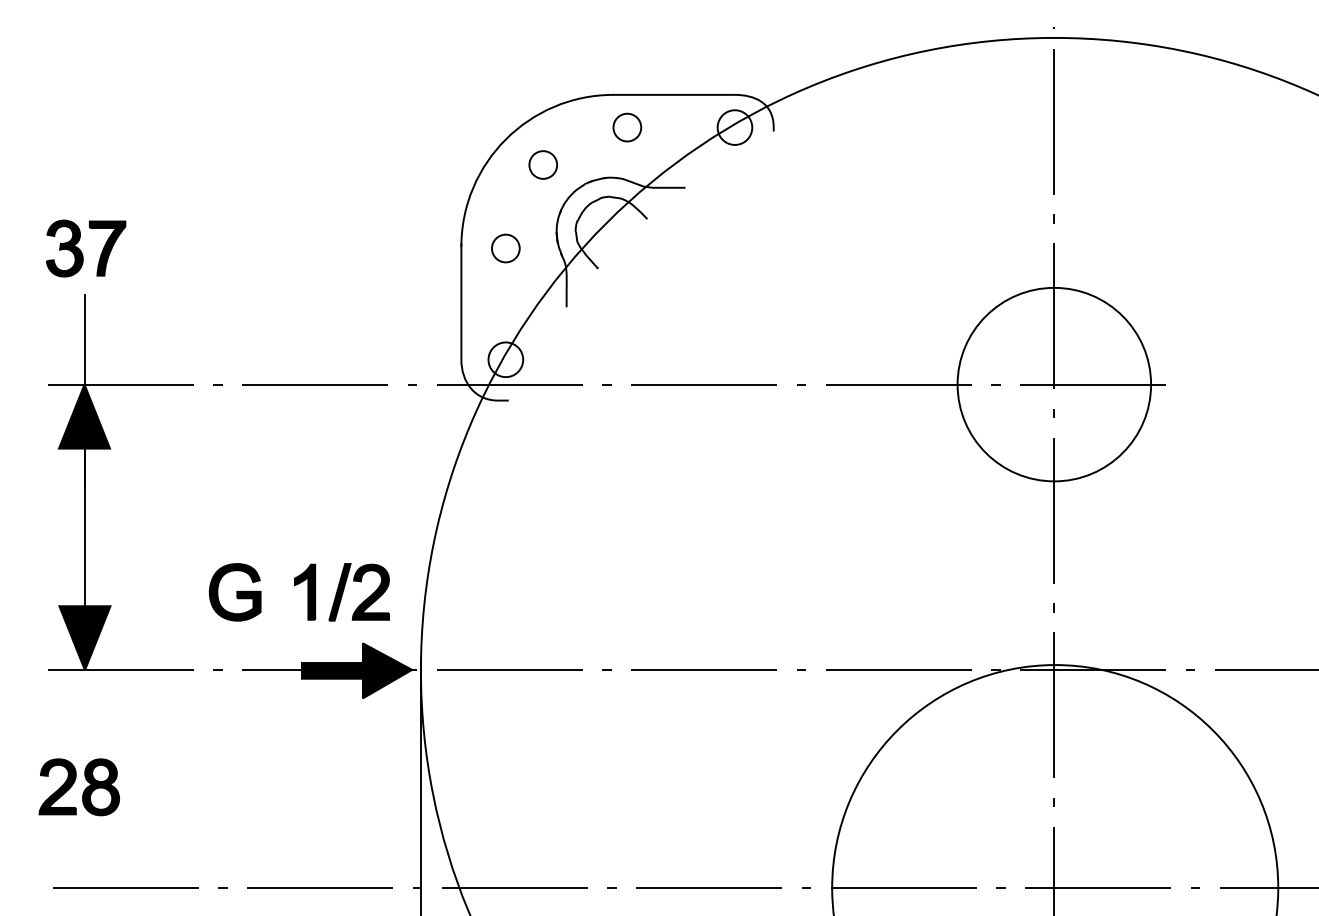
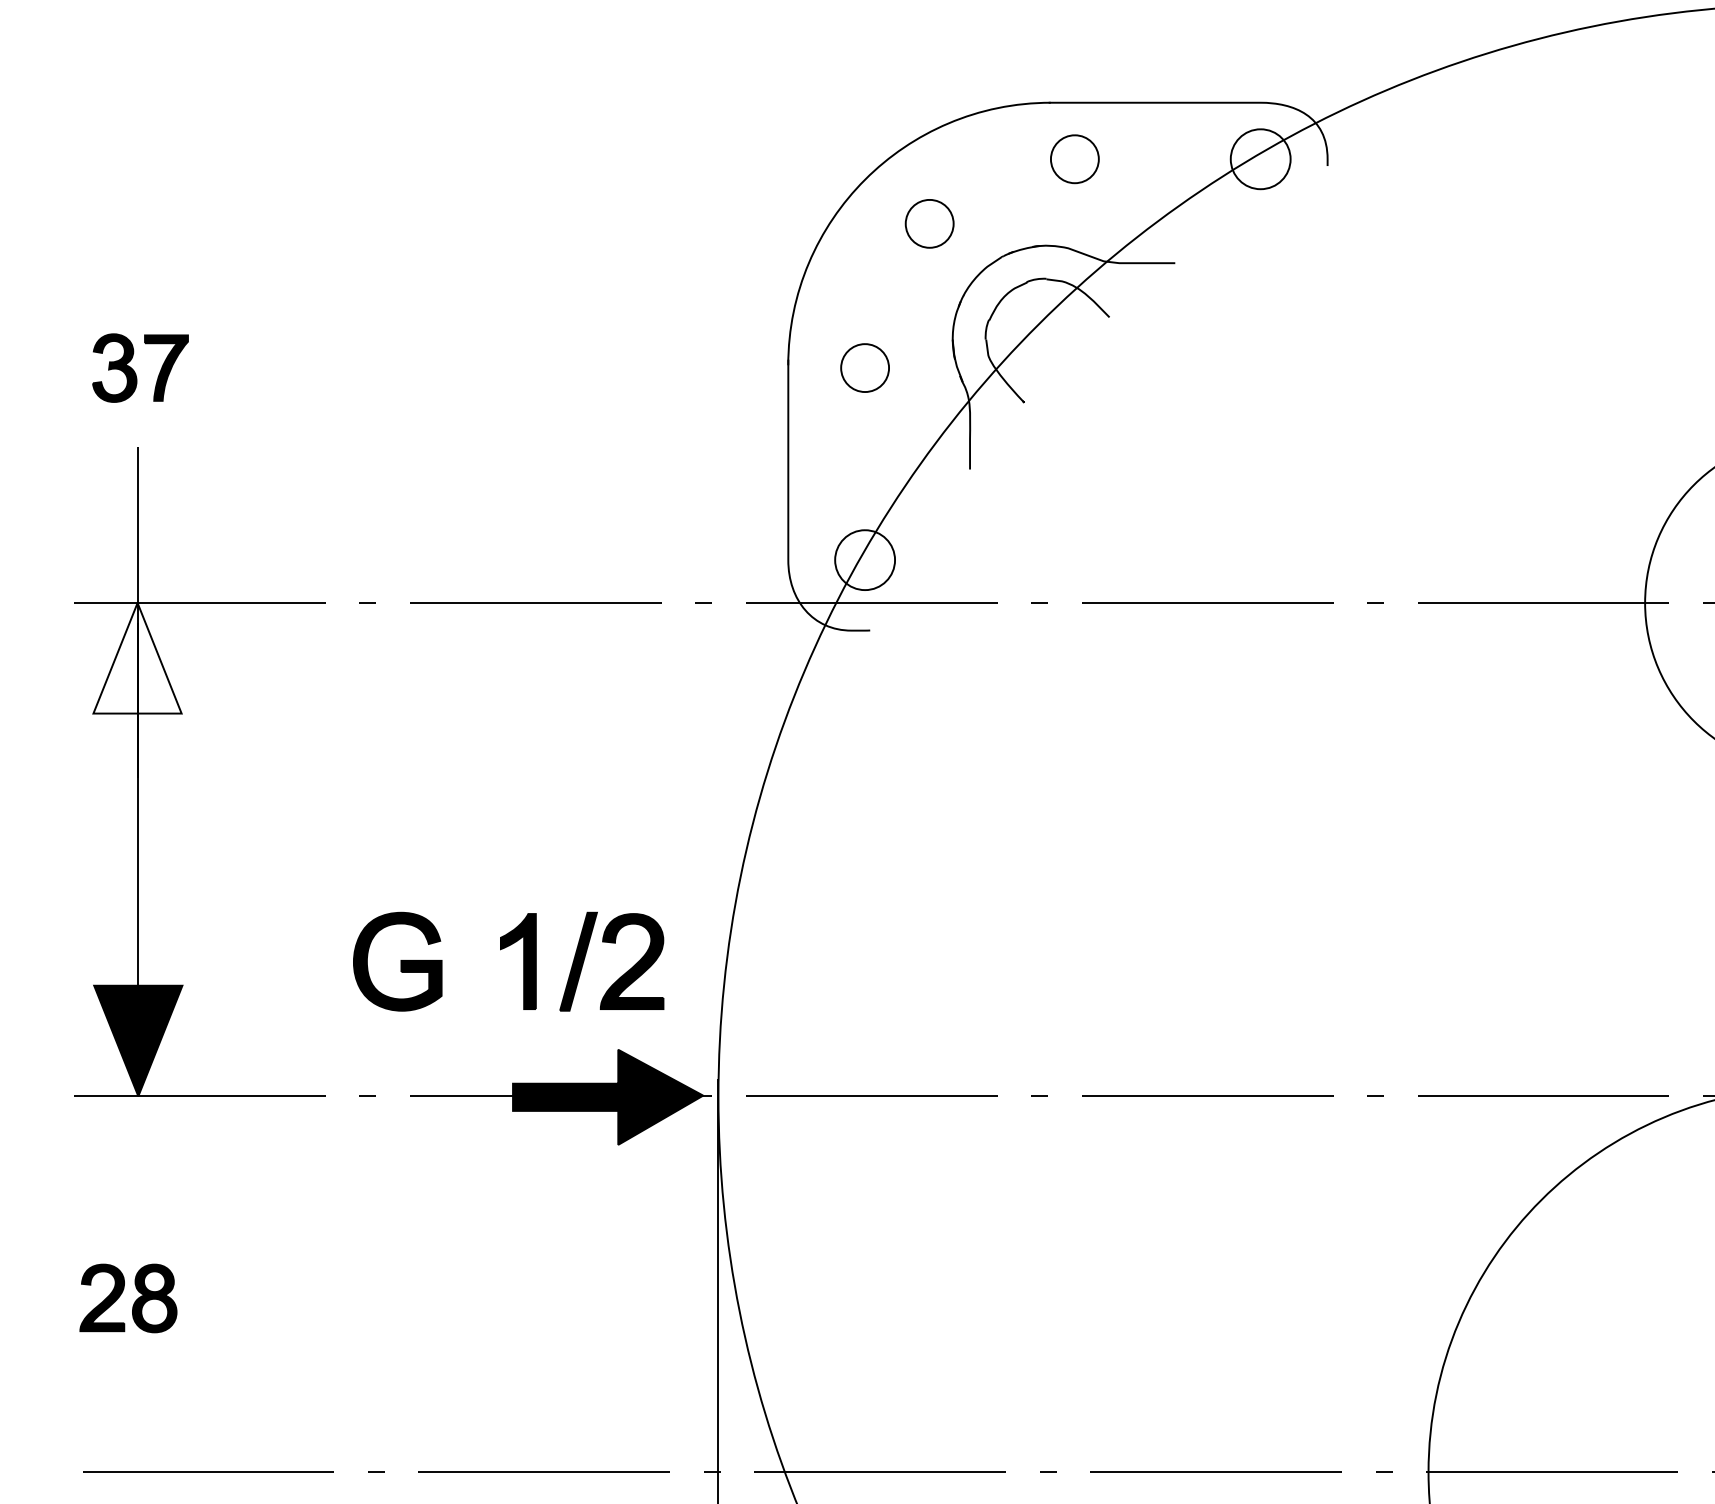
part: (86, 248) -> (140, 368), size x0.7
fill: (84, 416) -> (137, 658), removed
part: (78, 787) -> (127, 1298), size x0.7

